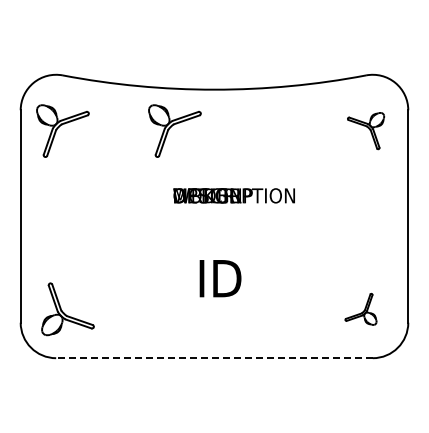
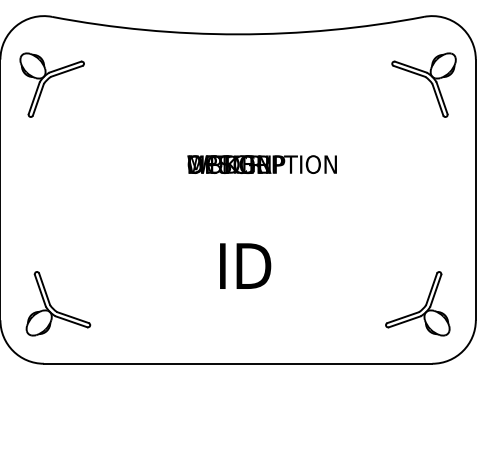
part: (174, 130) -> (189, 84), removed
part: (365, 130) -> (423, 84), size x1.43
part: (360, 309) -> (417, 304), size x1.67
line: (214, 358) -> (238, 364), dashed -> solid

